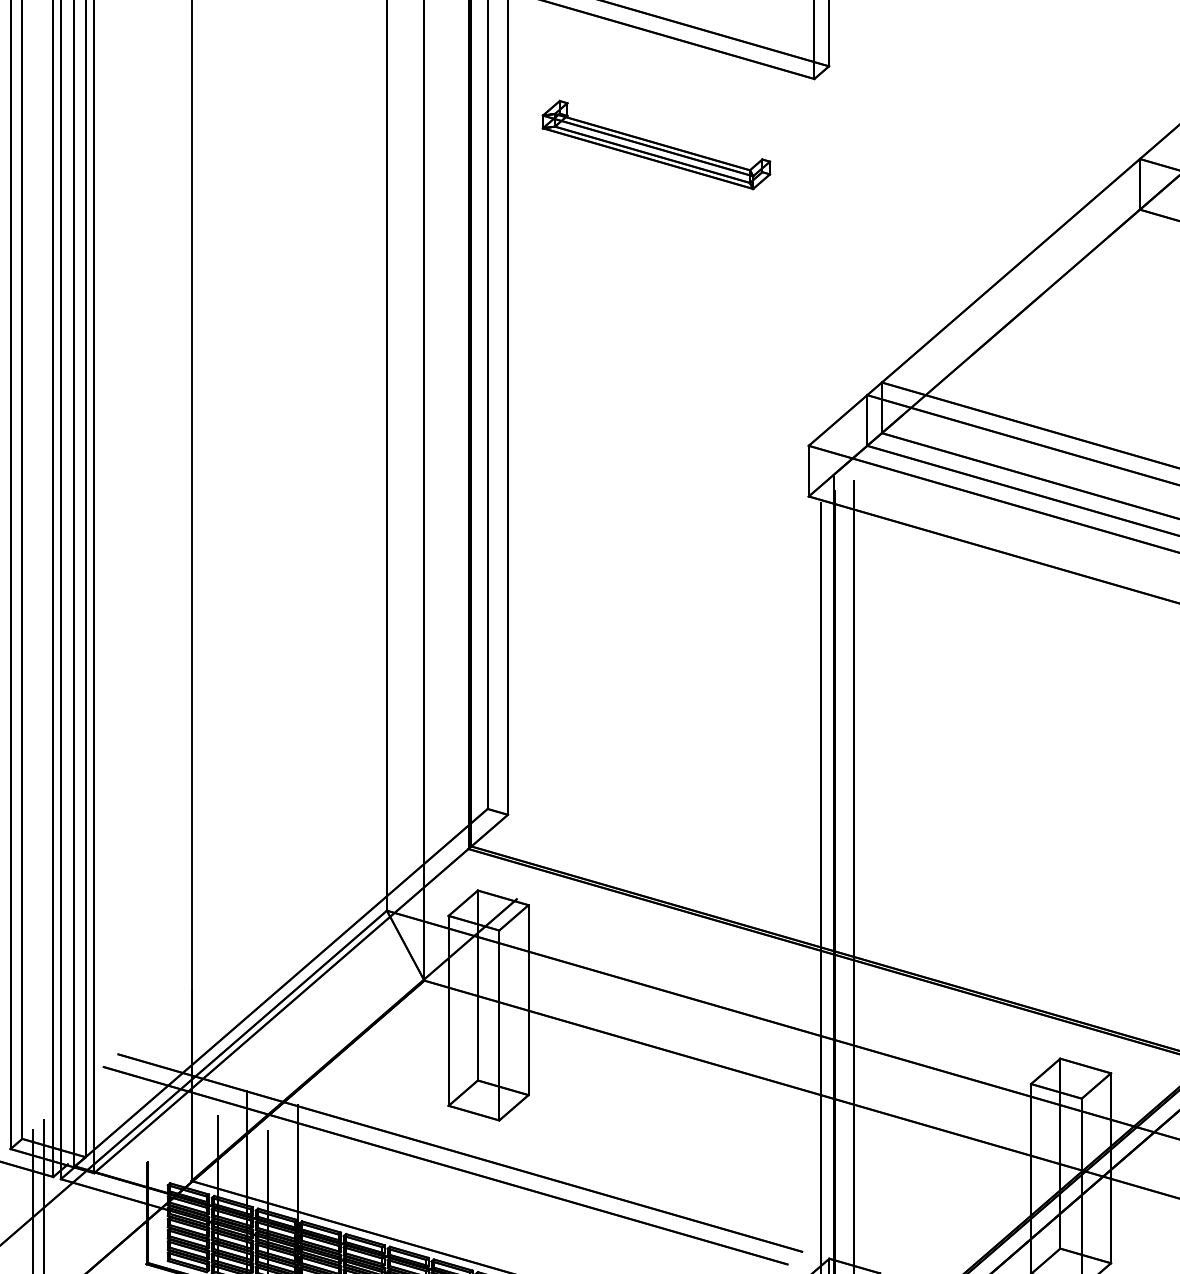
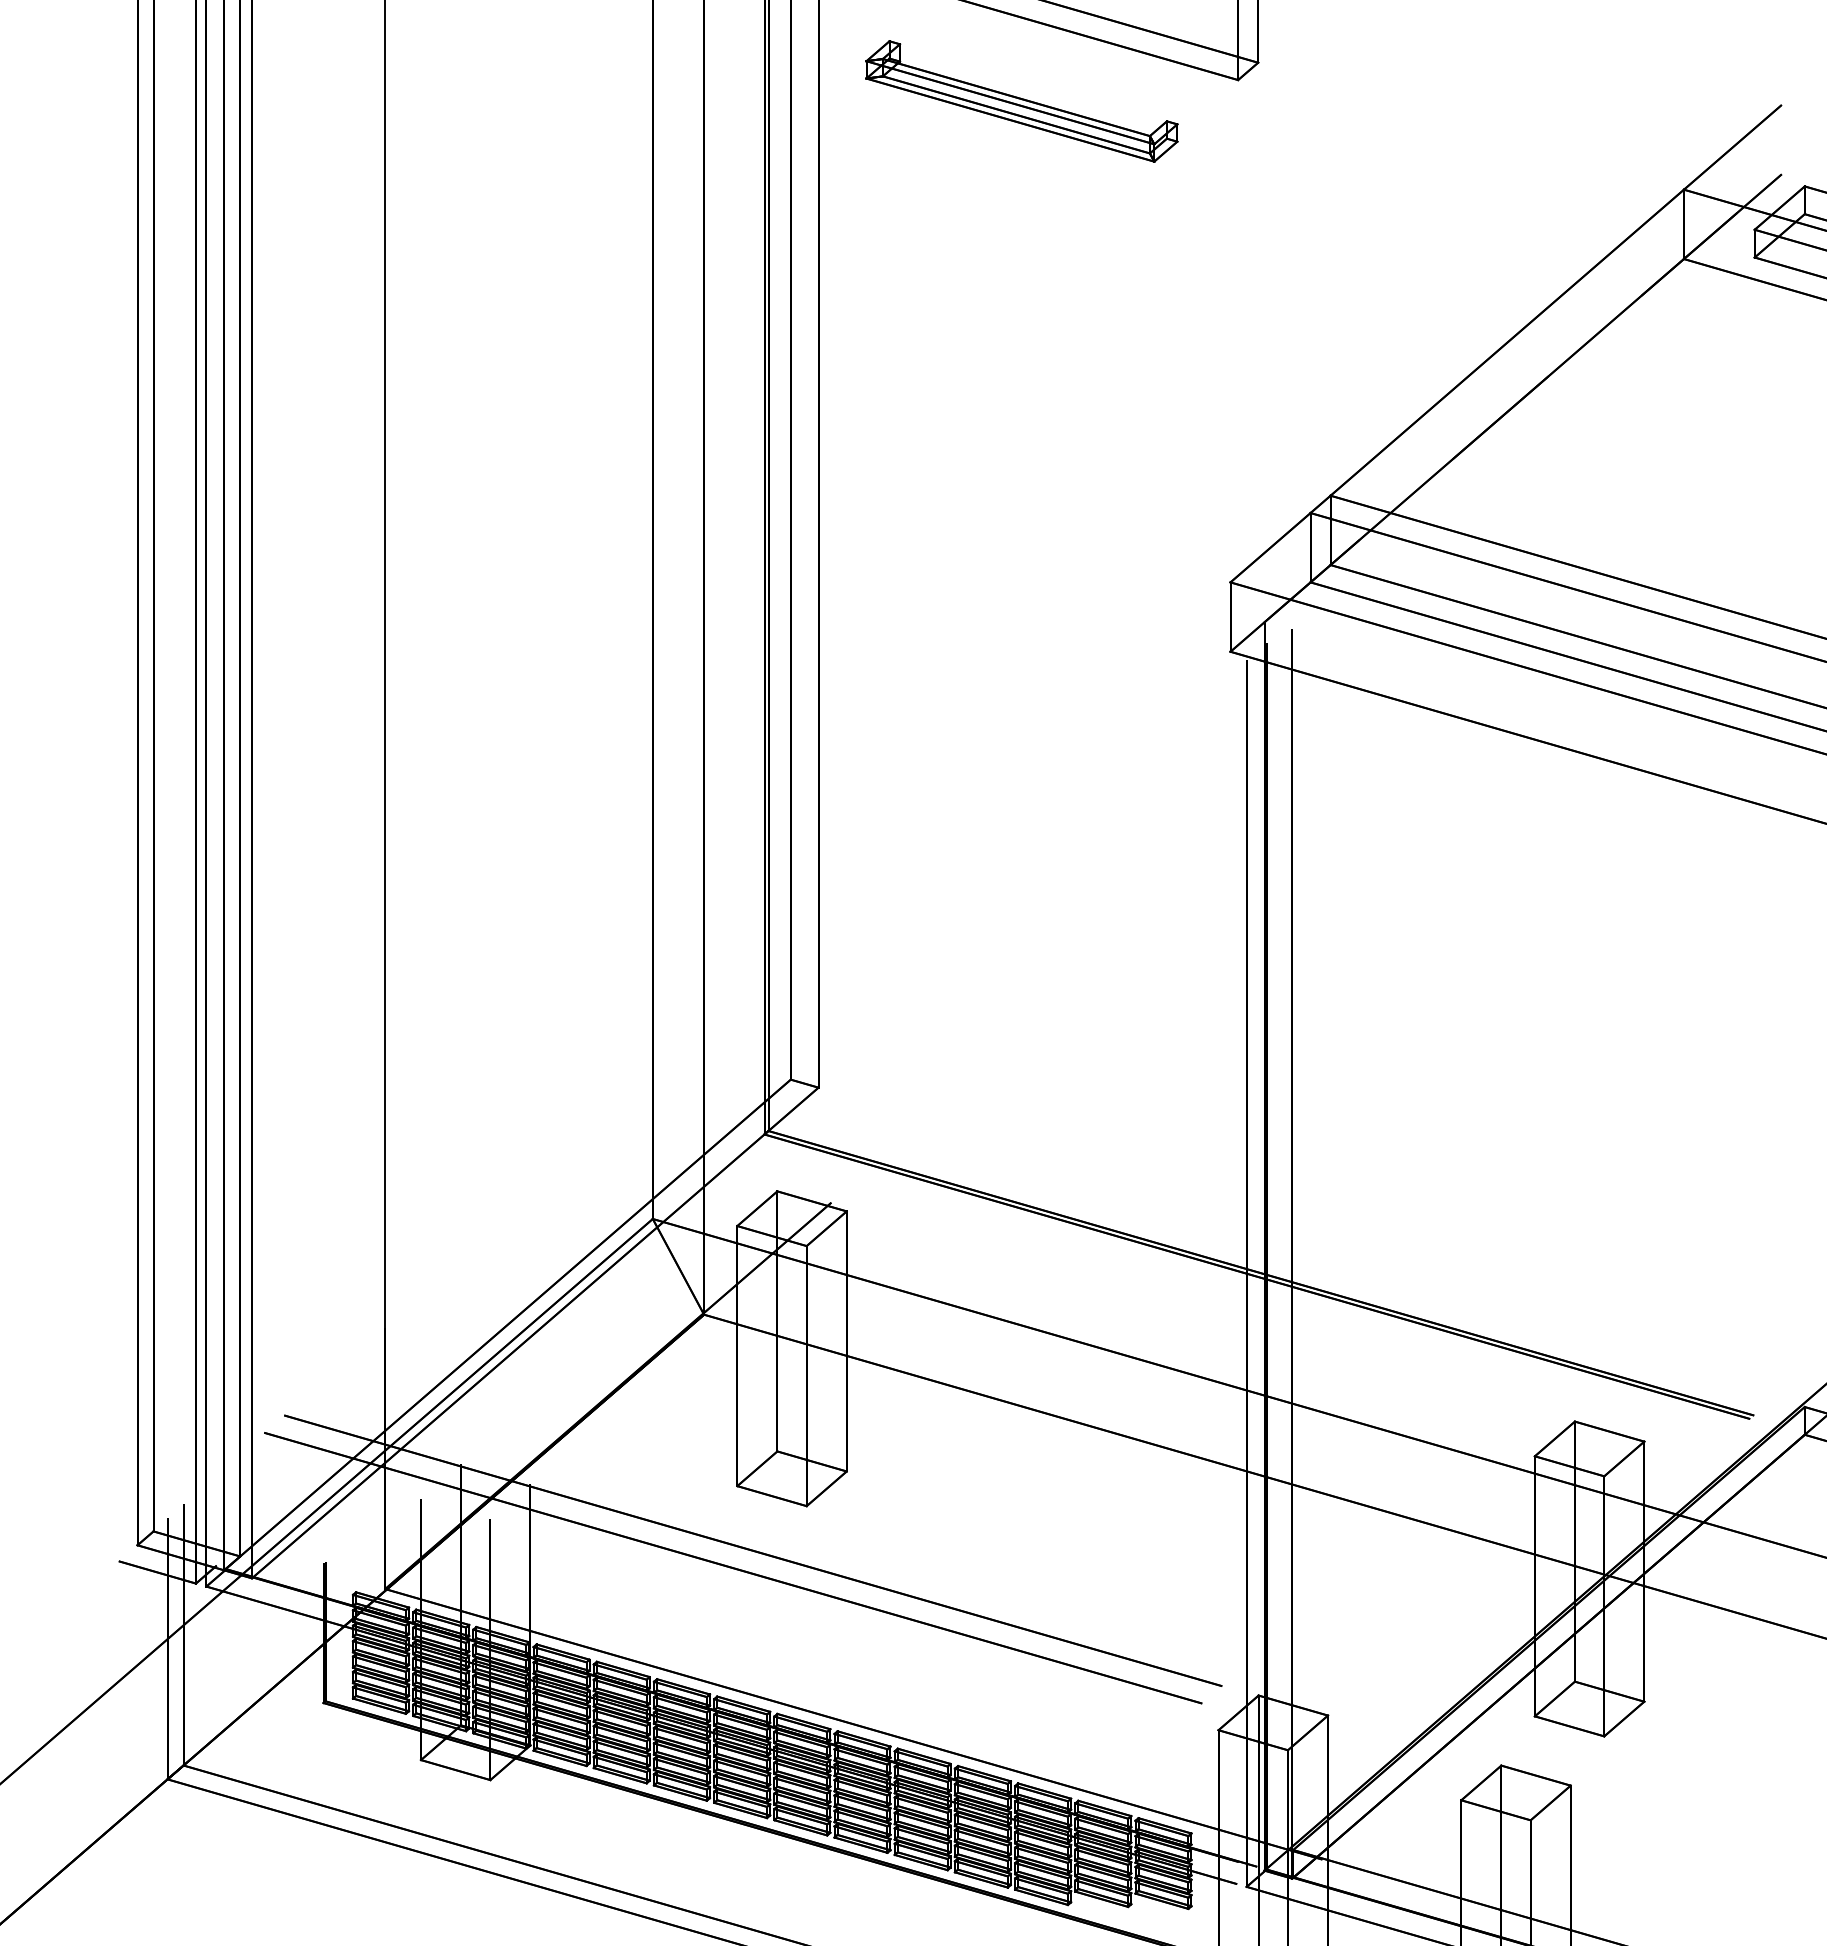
part: (656, 145) -> (1021, 101), moved

